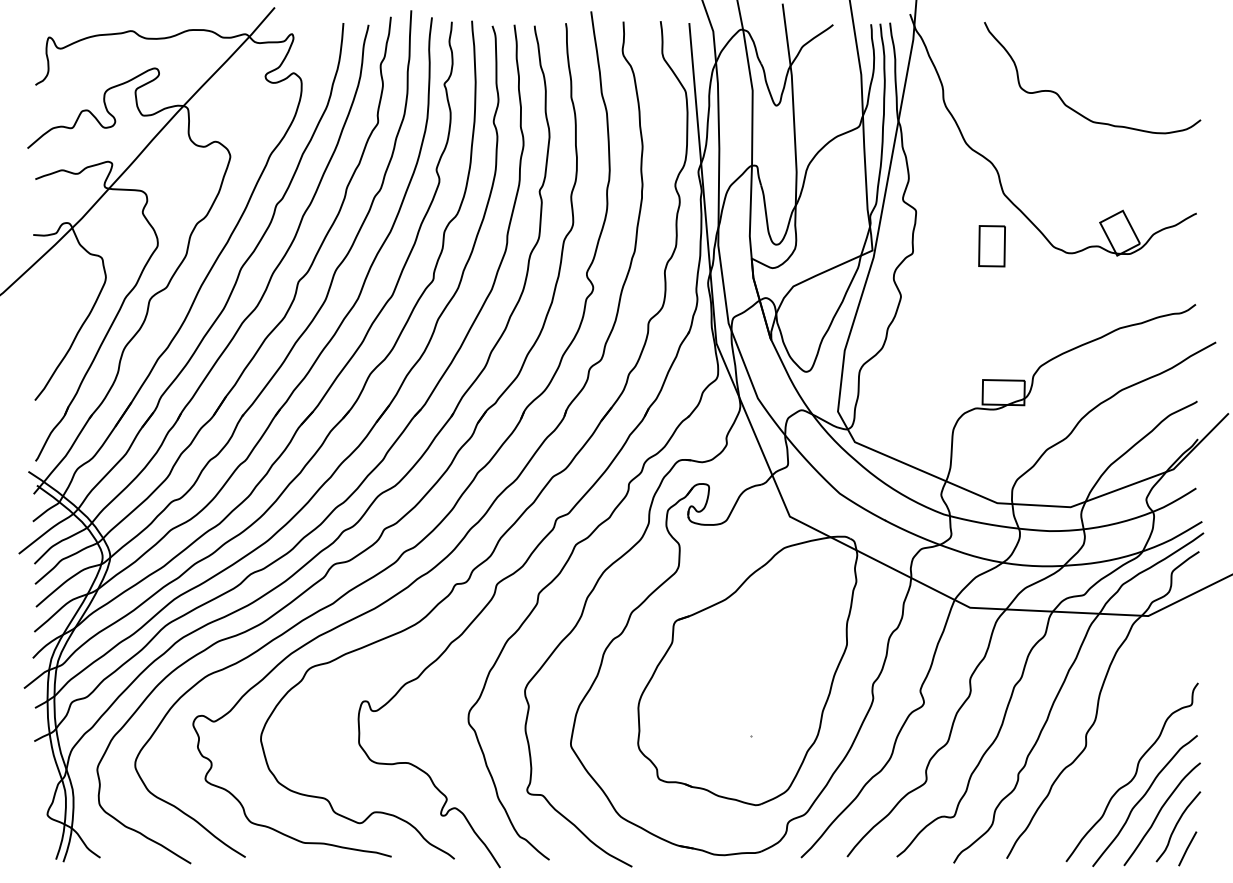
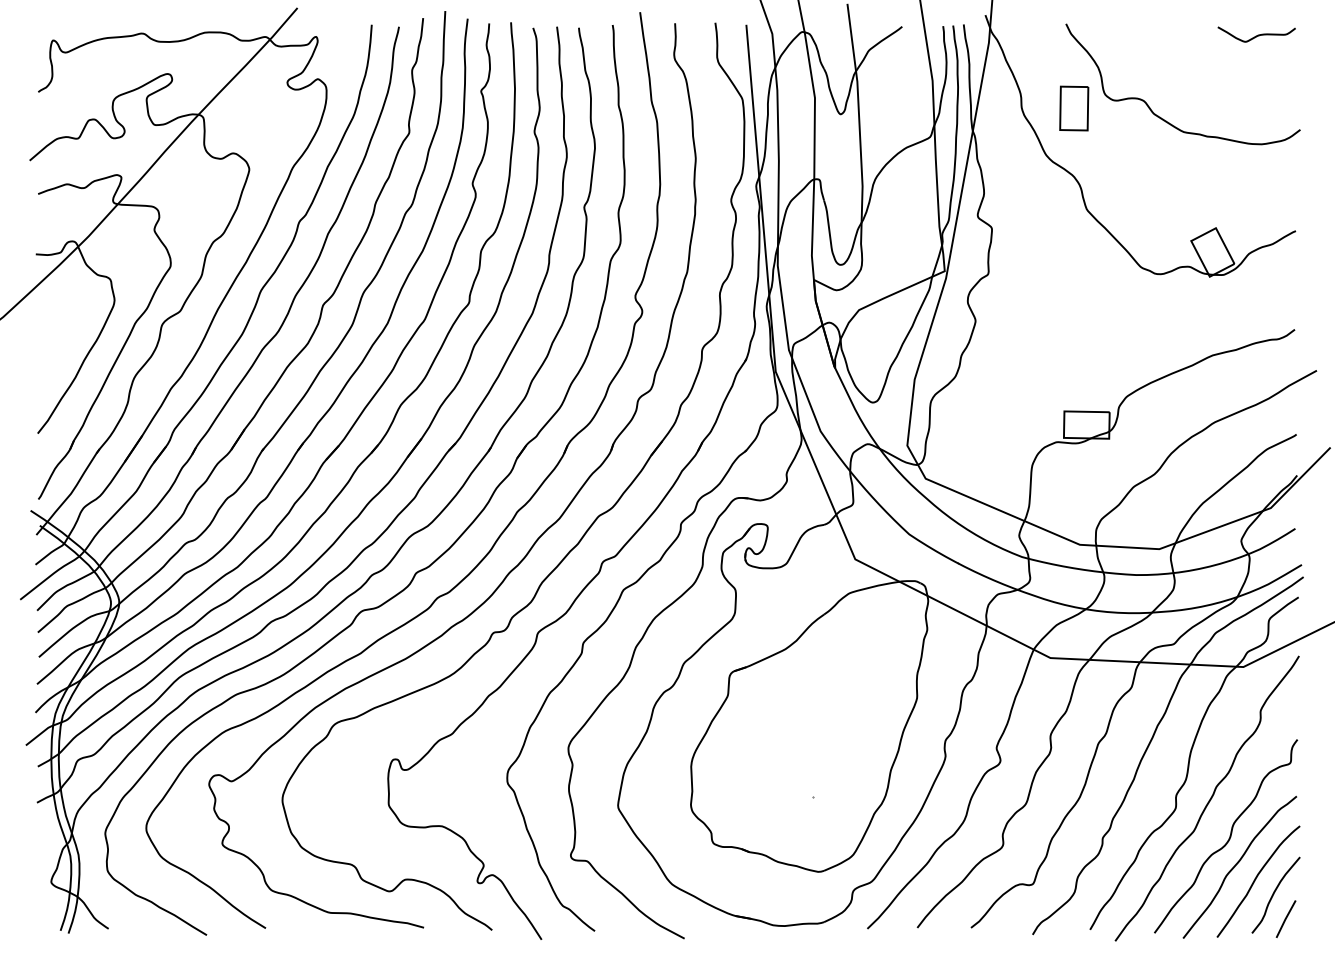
curve: (1160, 32) -> (1256, 35), added
part: (992, 246) -> (1074, 108), moved
curve: (1116, 739) -> (1208, 800), added

